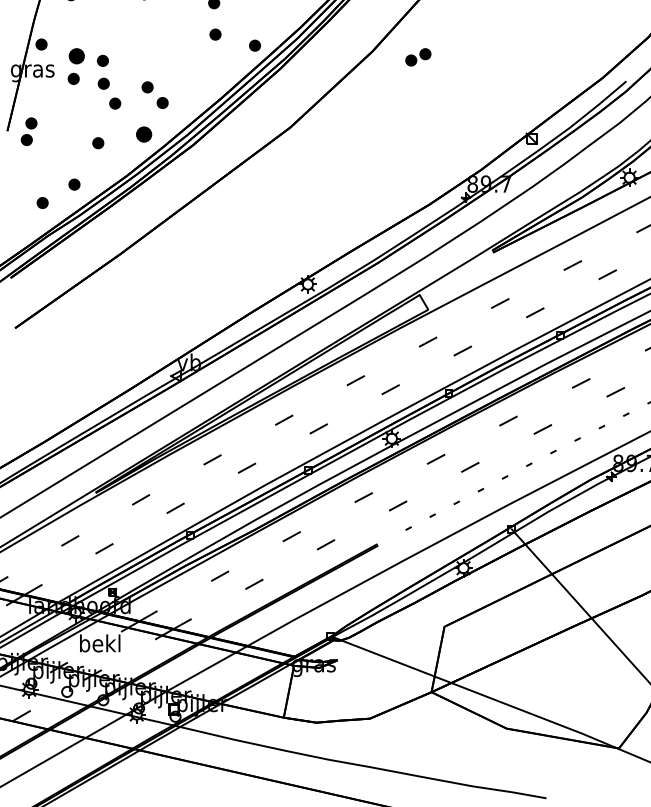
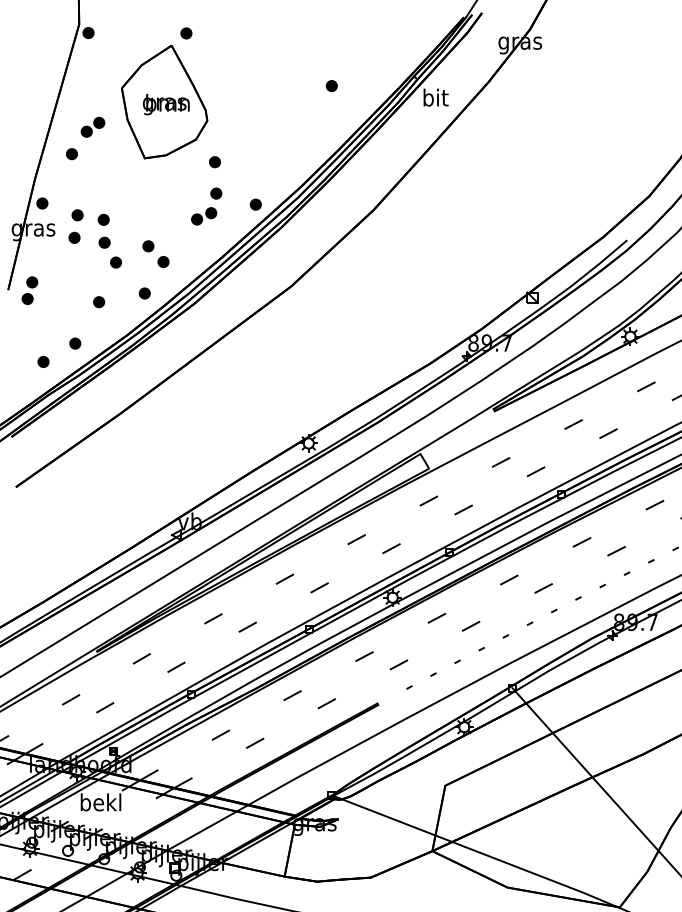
part: (76, 56) -> (77, 215), size x0.71
part: (418, 57) -> (204, 216), moved
part: (143, 134) -> (144, 293), size x0.71

